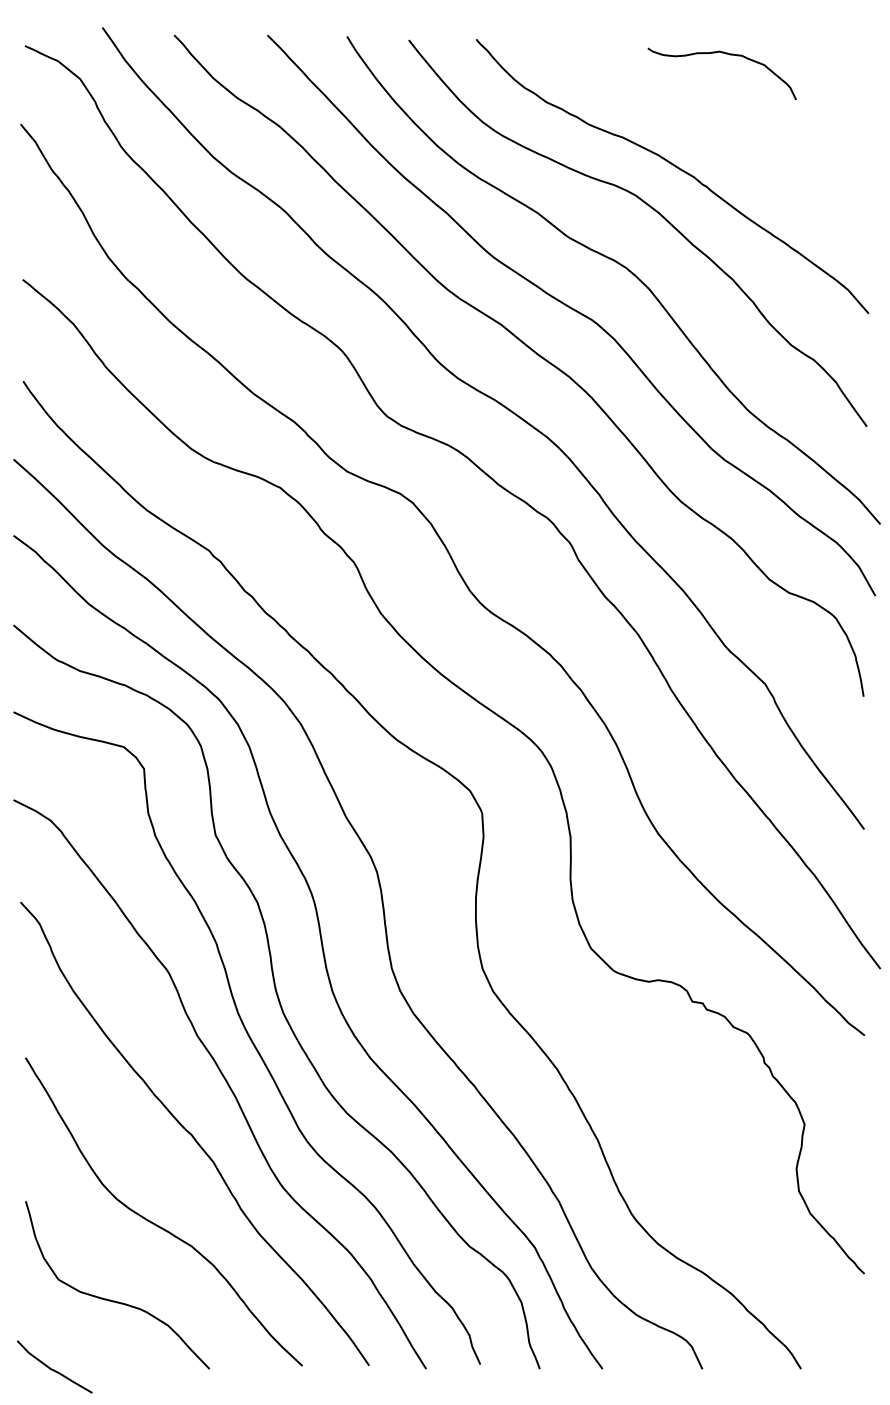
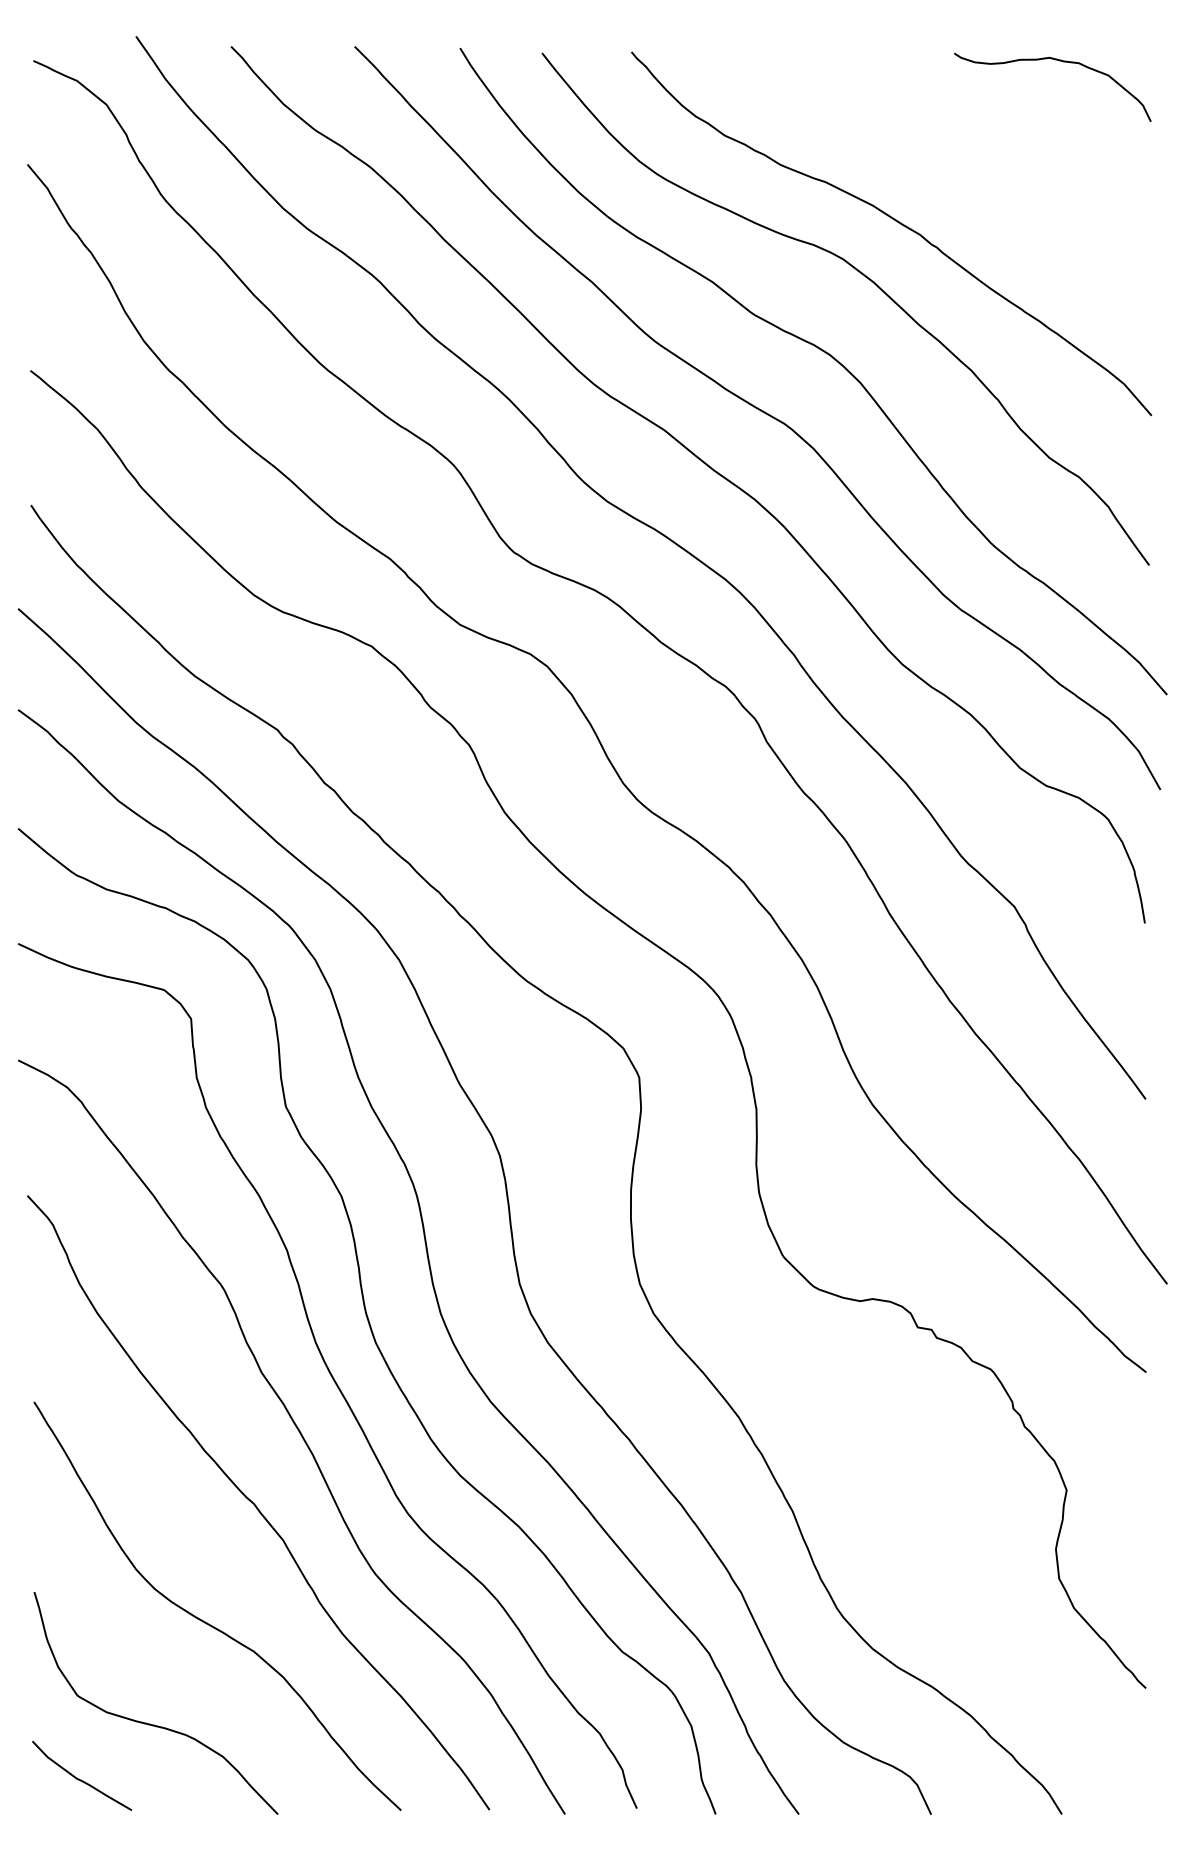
curve: (726, 54) -> (1058, 61), moved
curve: (52, 1368) -> (79, 1777), moved

